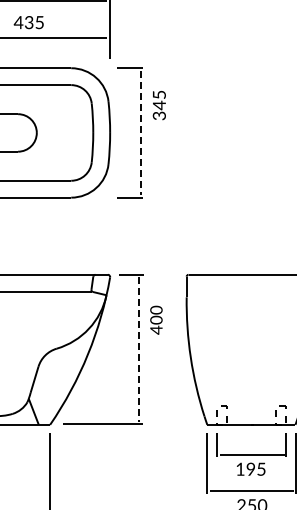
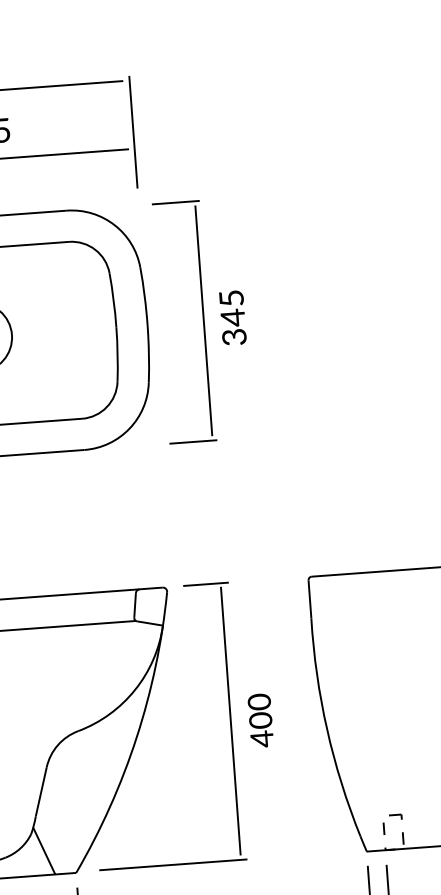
text: (158, 105) -> (231, 318), moved
line: (140, 133) -> (203, 321), dashed -> solid
text: (156, 319) -> (260, 719), moved
line: (139, 349) -> (231, 721), dashed -> solid

